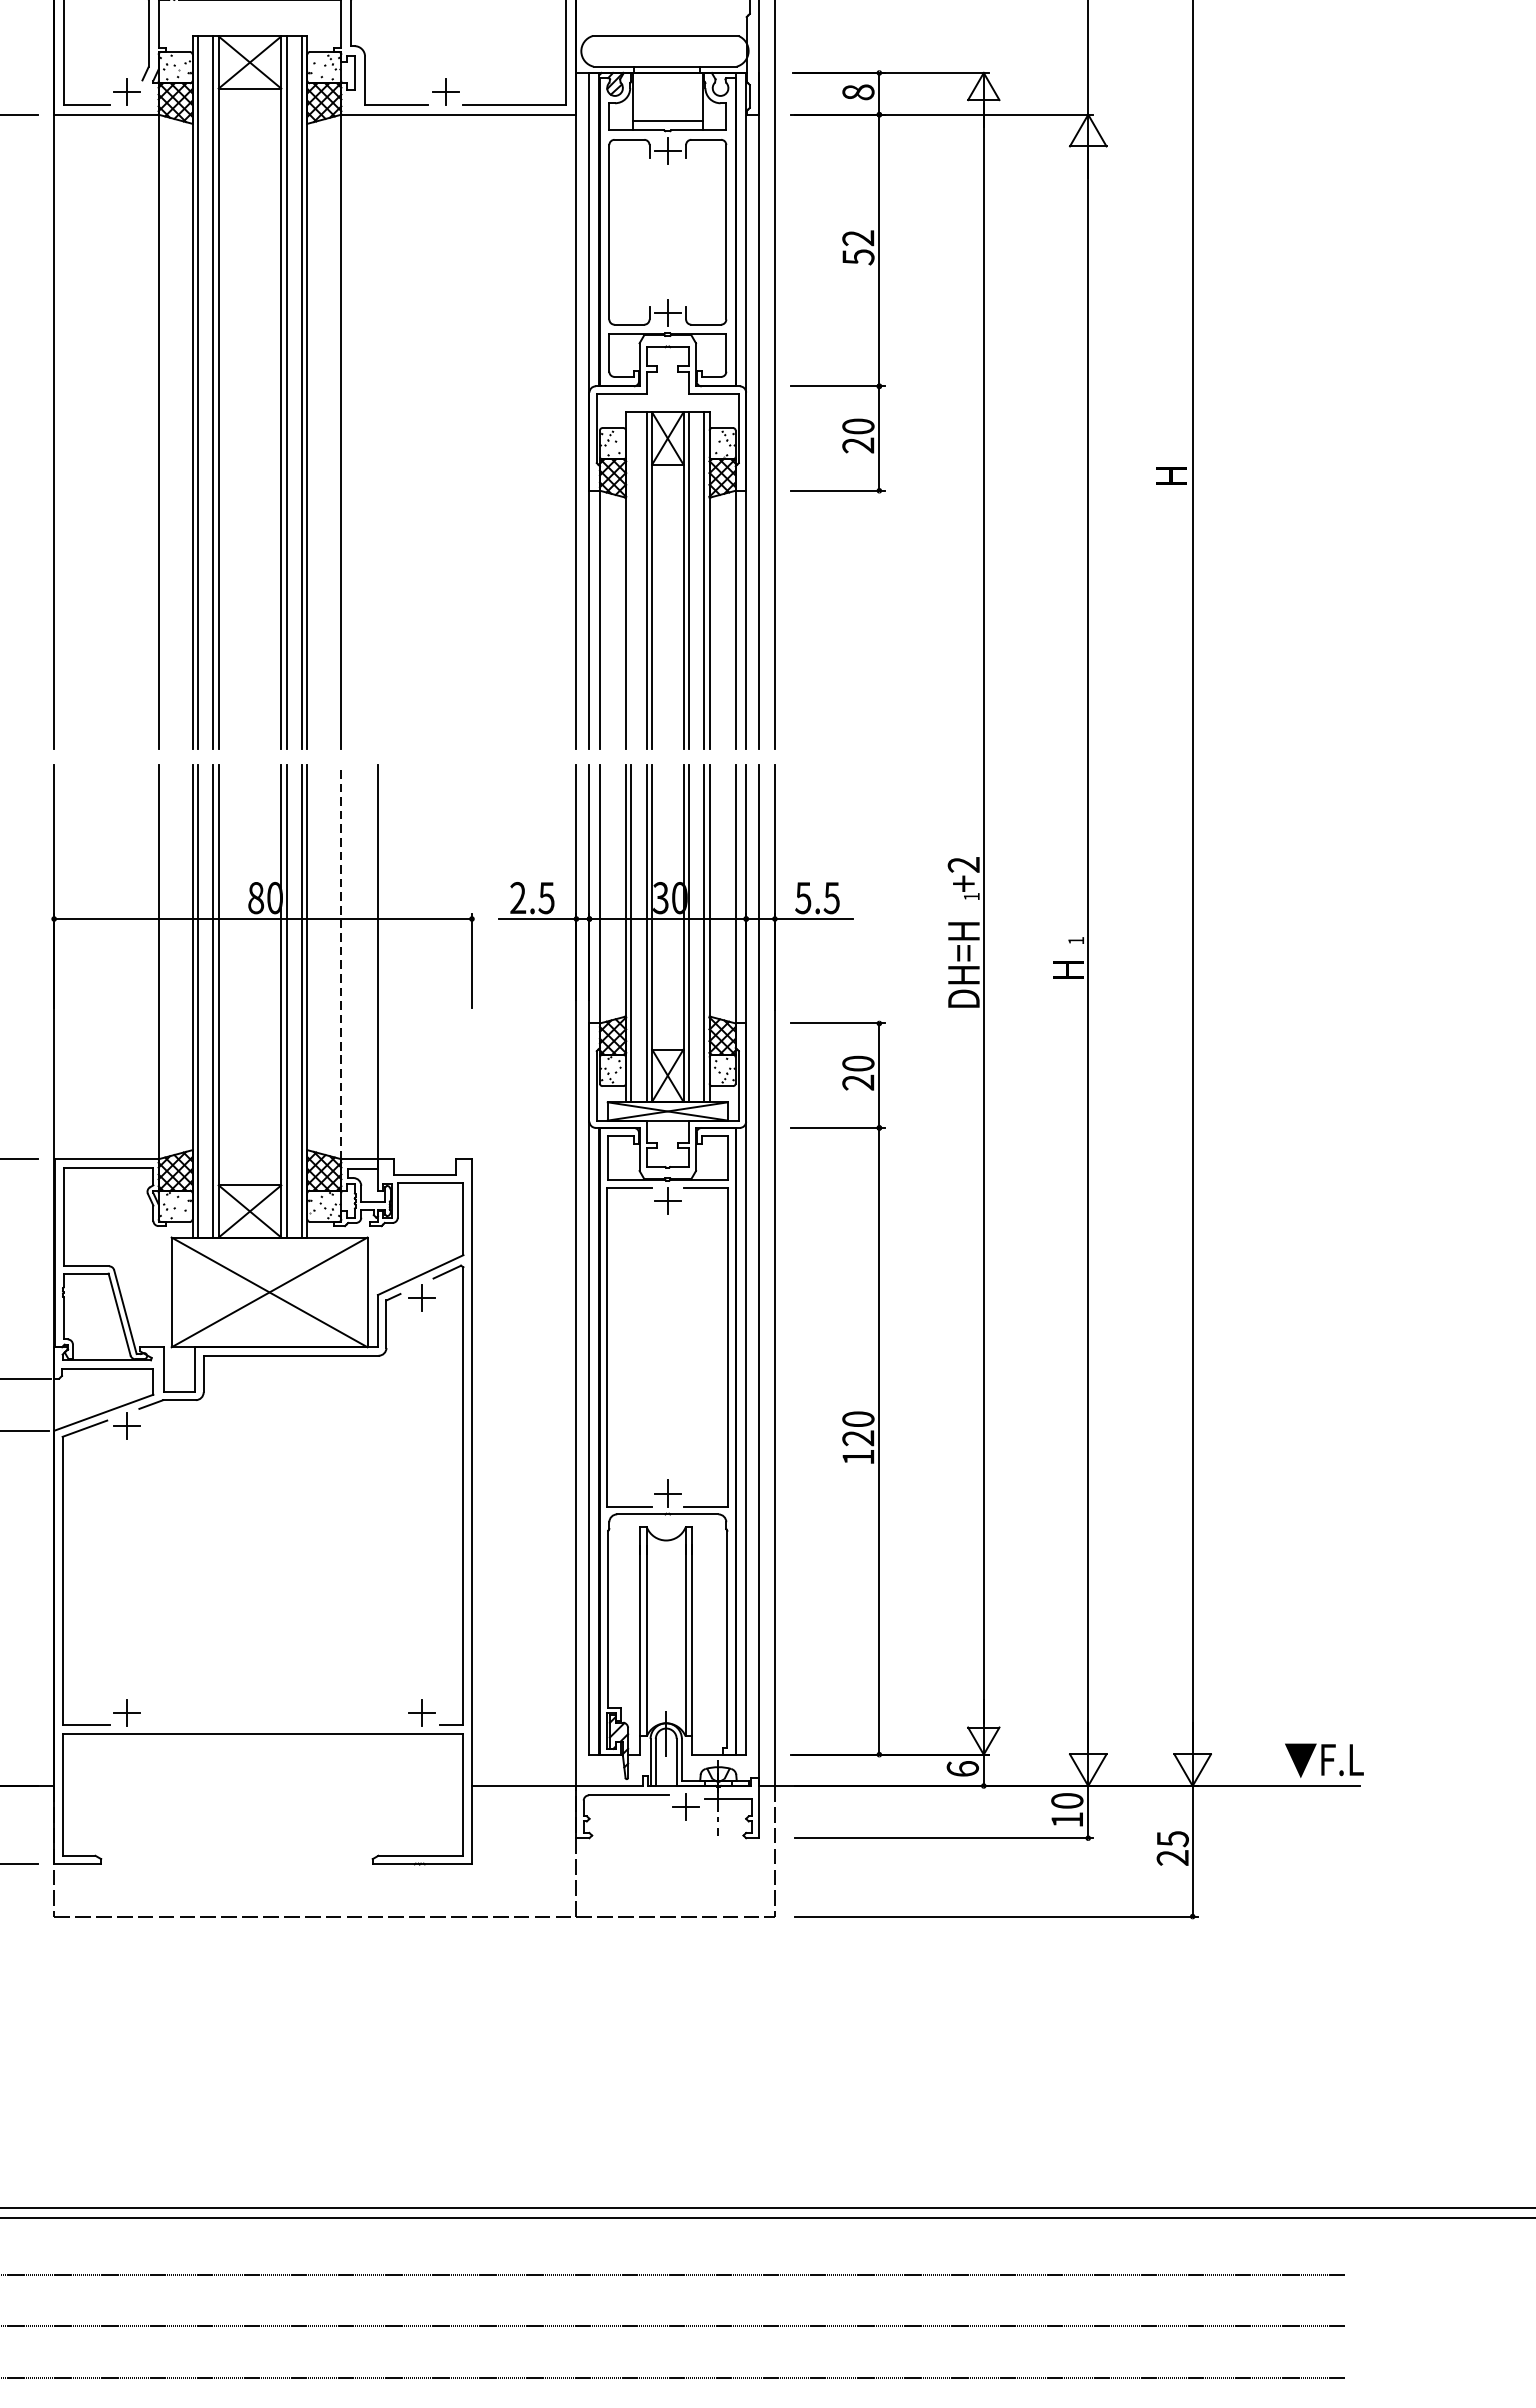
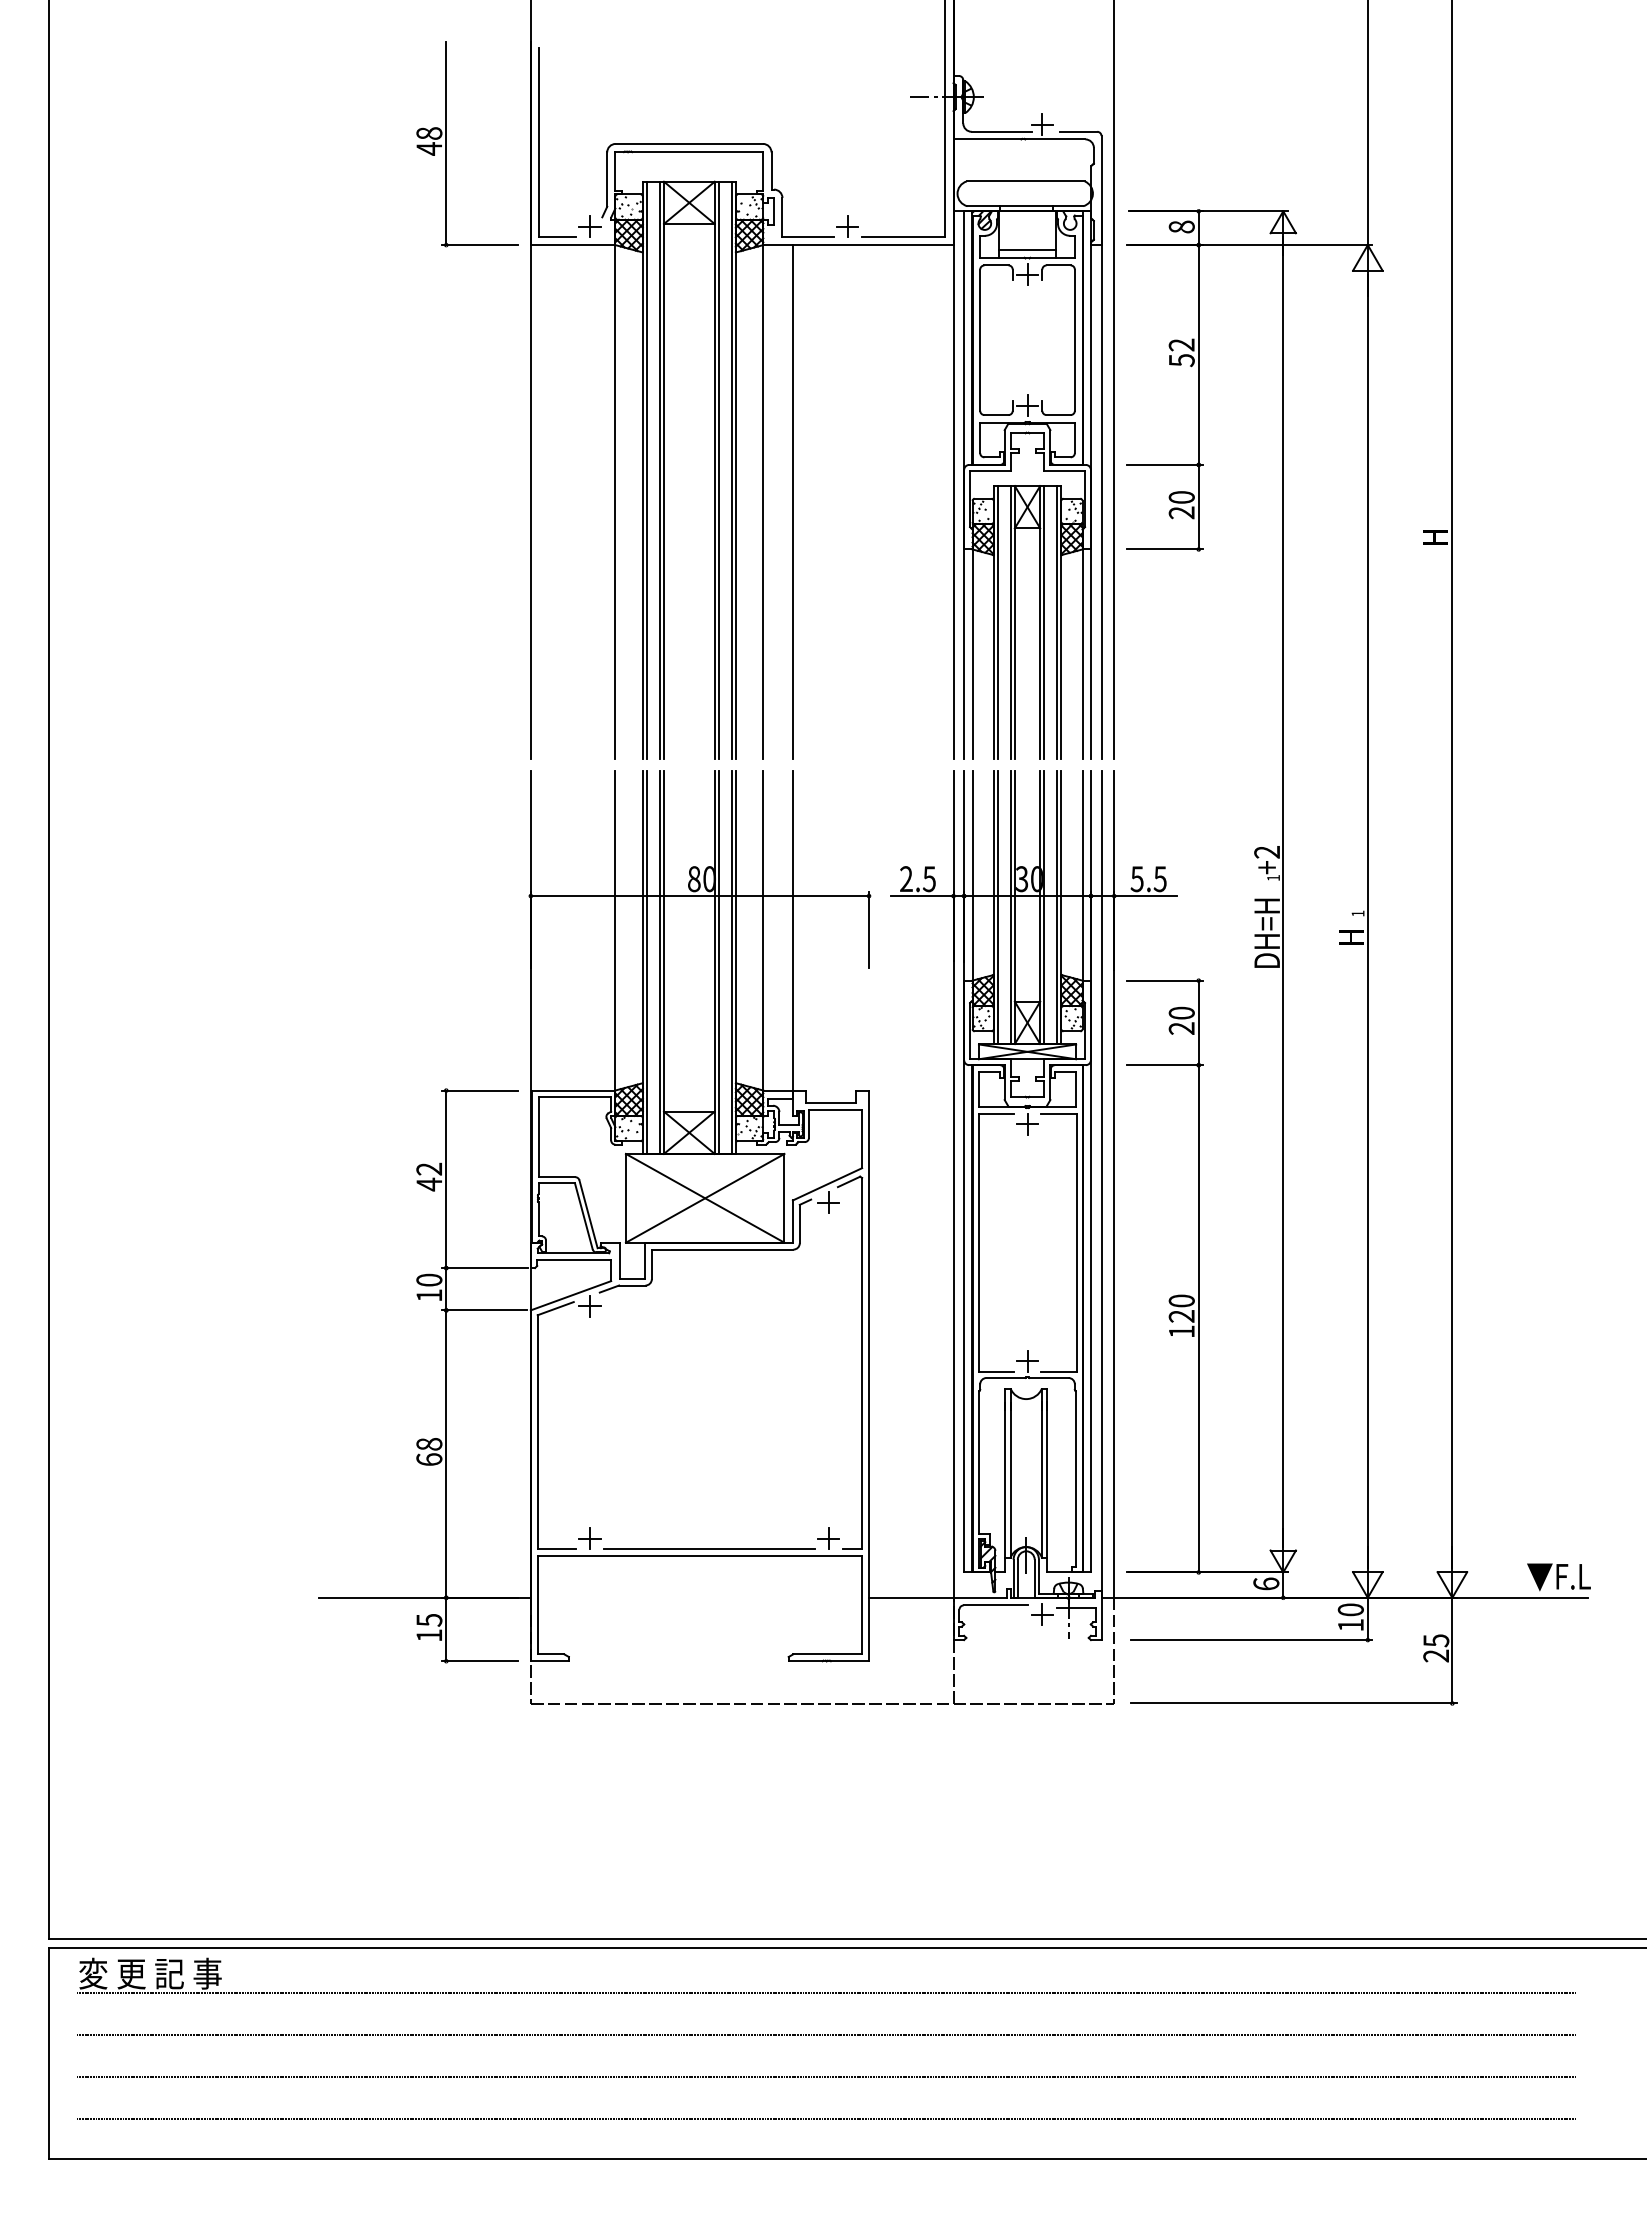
line: (377, 431) -> (792, 501), added
line: (630, 580) -> (997, 622), added
line: (341, 961) -> (763, 930), dashed -> solid
line: (274, 1725) -> (709, 1548), added

